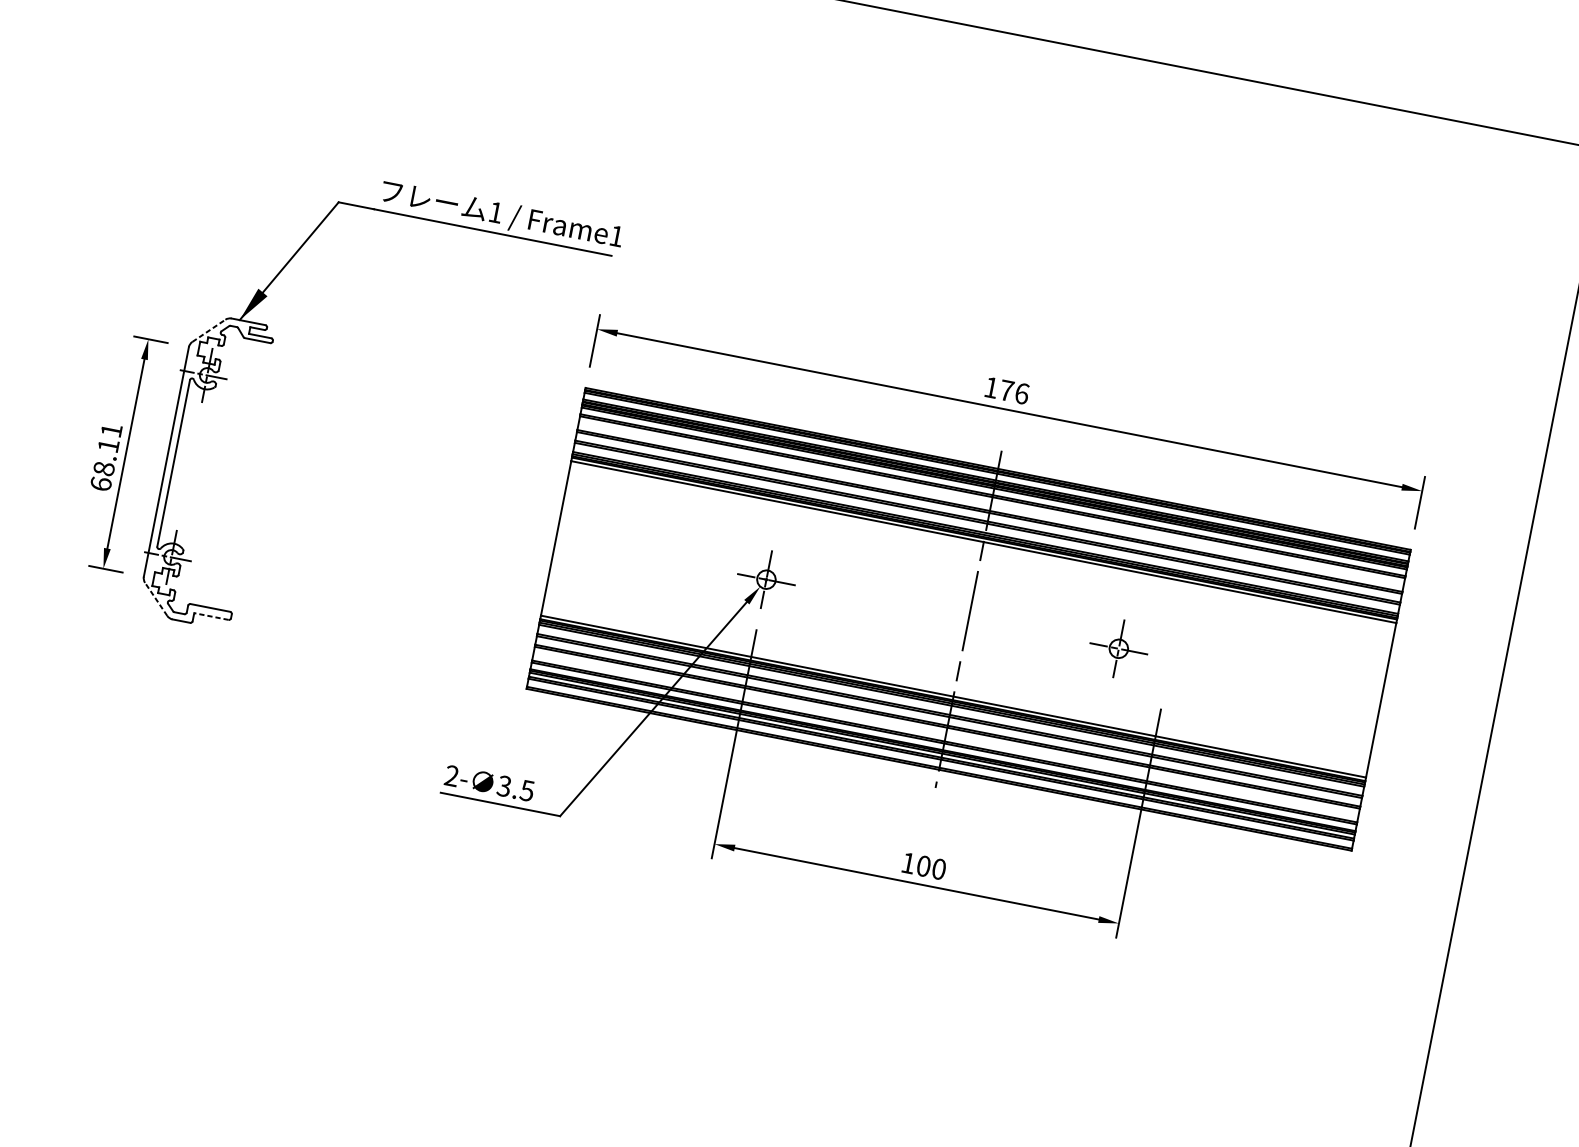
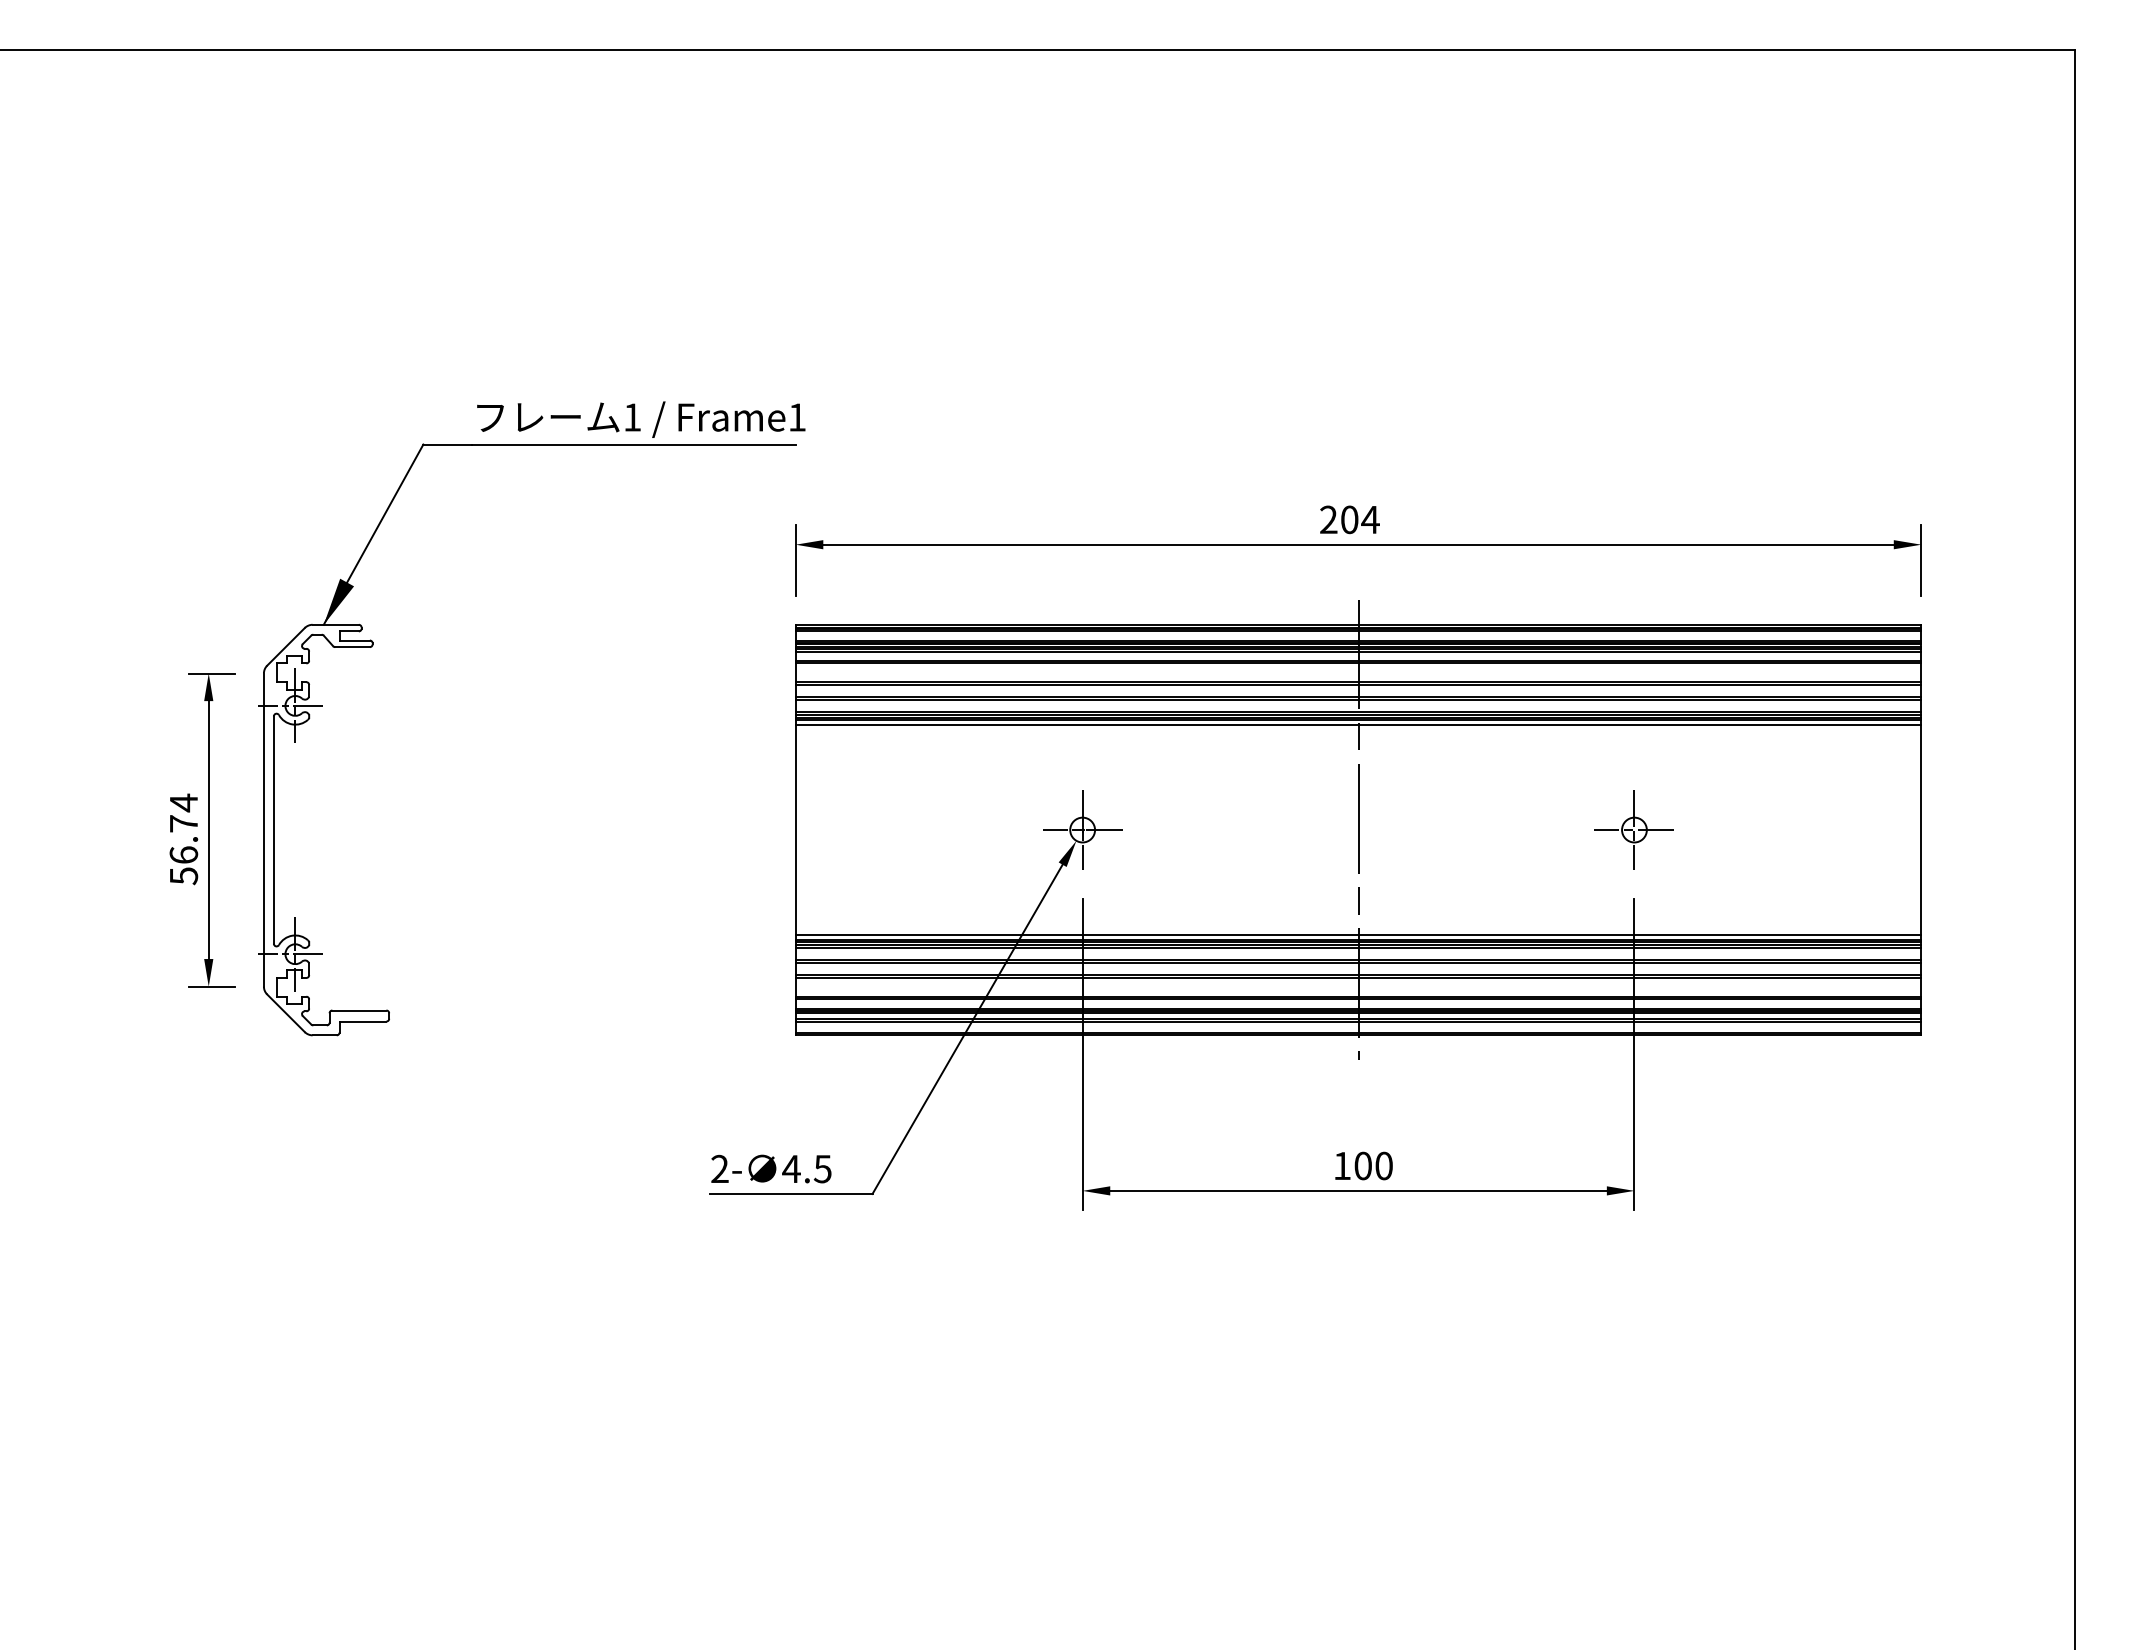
line: (209, 330) -> (286, 646), dashed -> solid
text: (1006, 390) -> (1349, 519), 176 -> 204
text: (106, 457) -> (183, 839), 68.11 -> 56.74
line: (156, 599) -> (286, 1013), dashed -> solid
line: (211, 616) -> (362, 1021), dashed -> solid
part: (1118, 648) -> (1633, 829), moved
text: (504, 785) -> (791, 1168), 3.5 -> 4.5

